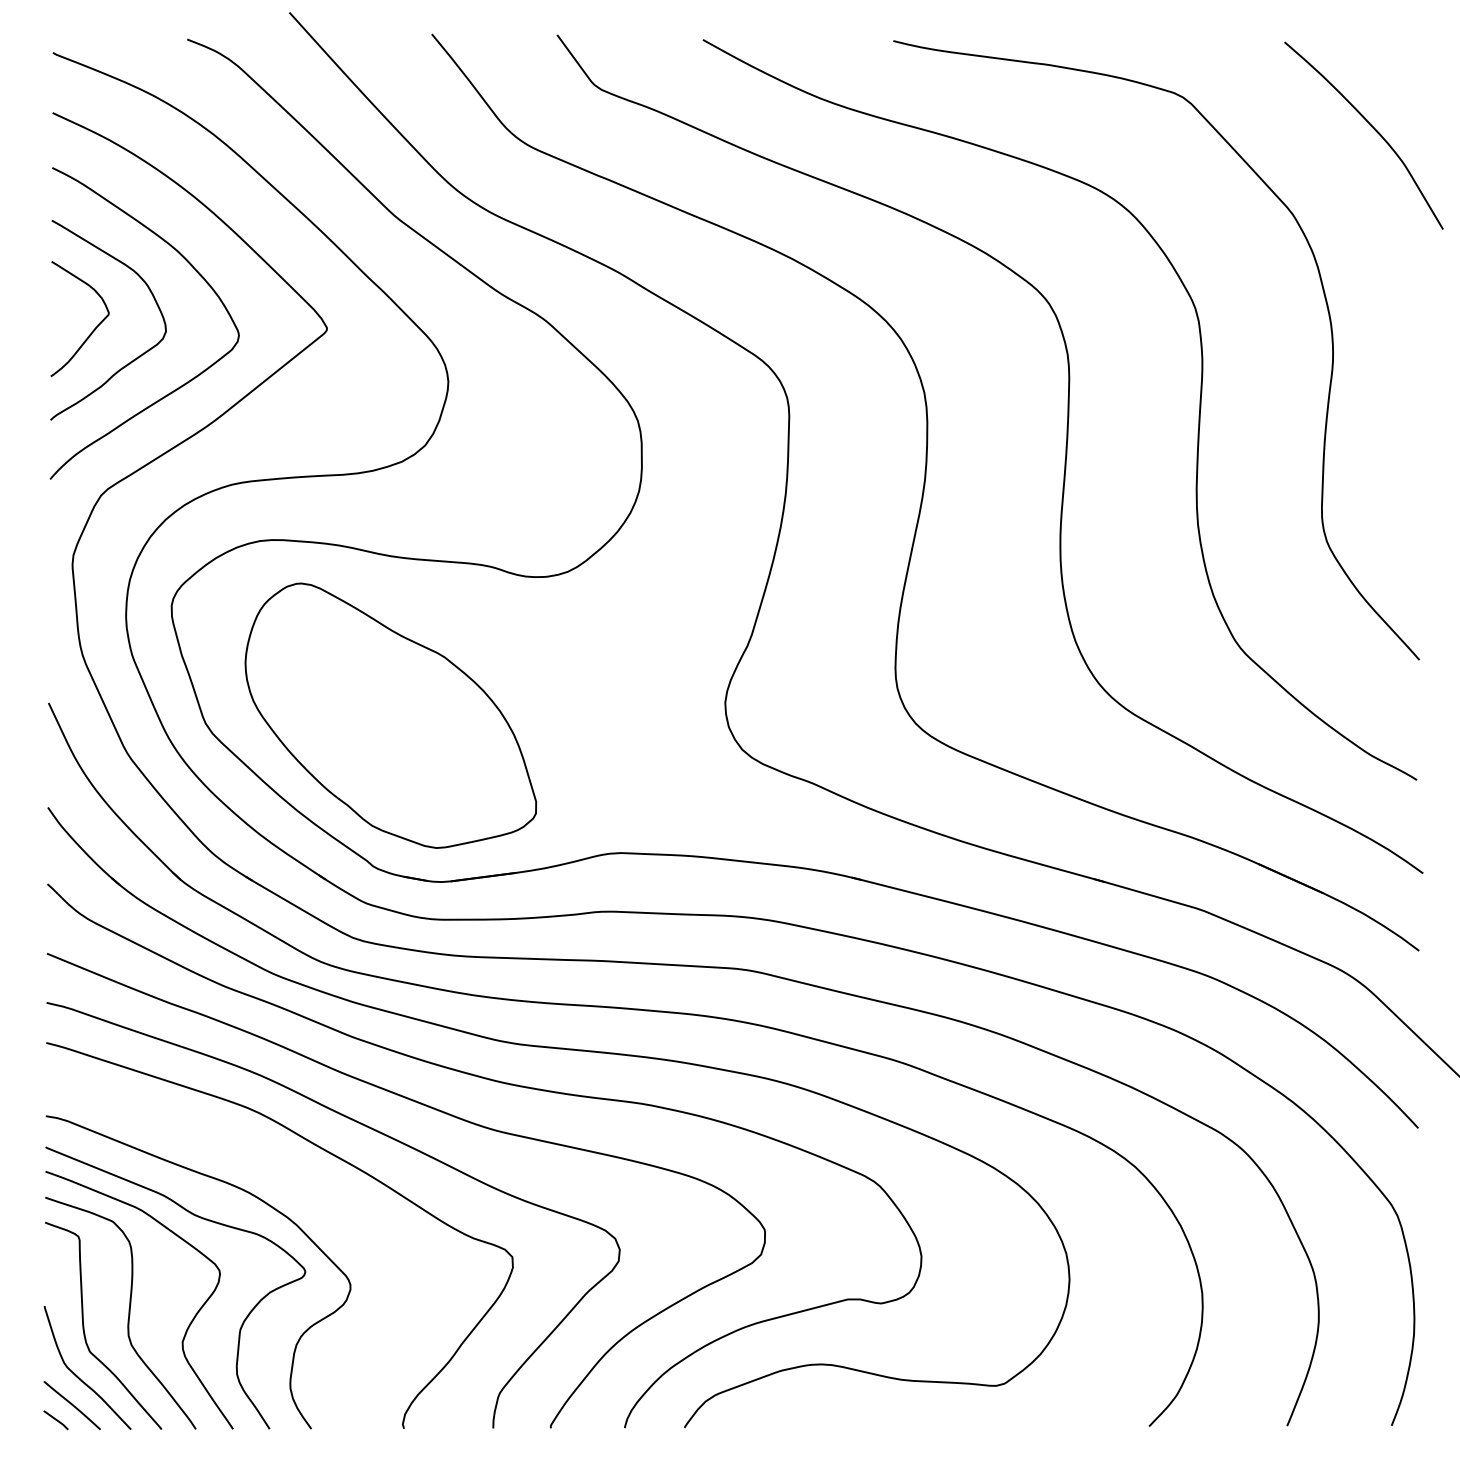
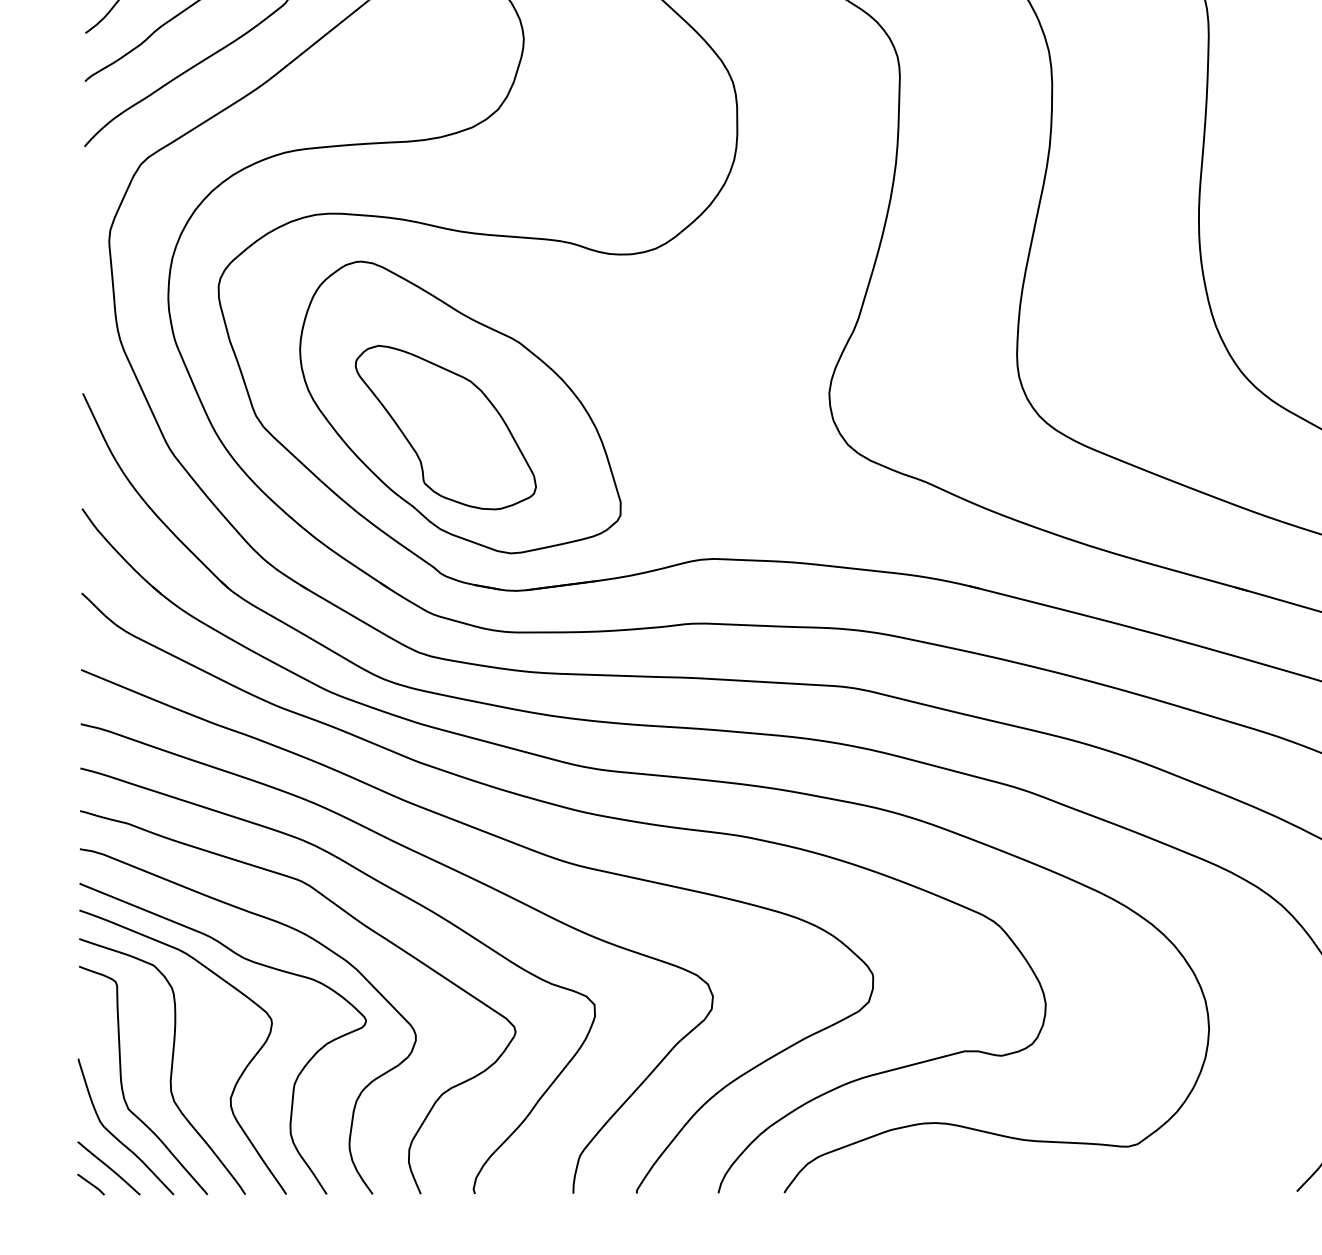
part: (377, 733) -> (445, 427), added
curve: (296, 1181) -> (356, 921), added

